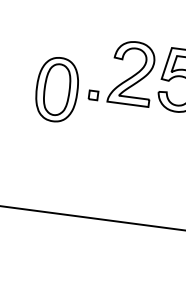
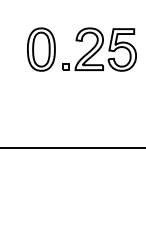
part: (57, 89) -> (41, 49), moved

